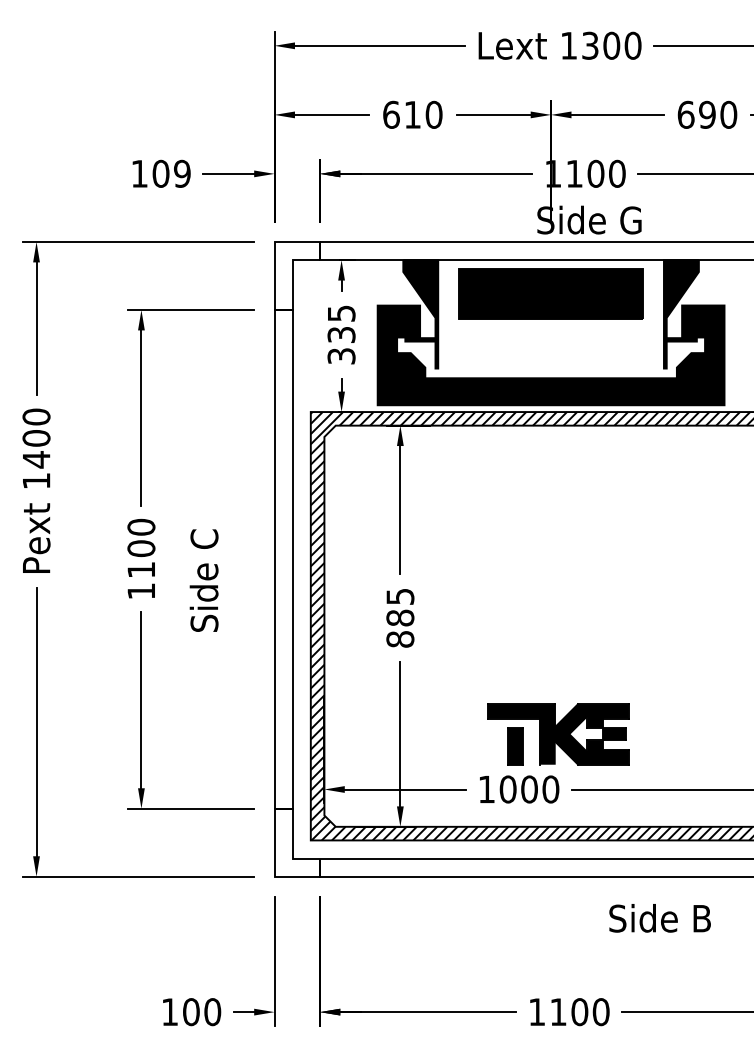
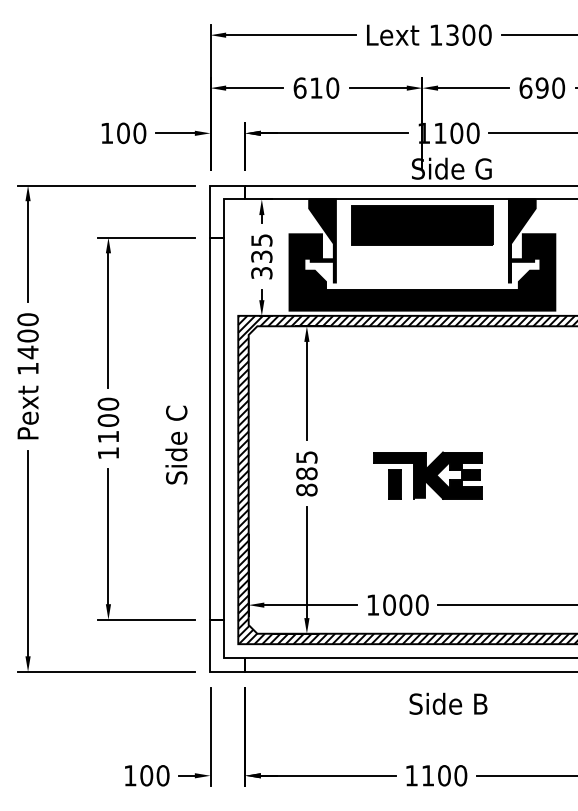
text: (182, 173) -> (139, 133), 109 -> 100
text: (203, 580) -> (175, 444), moved
part: (558, 734) -> (428, 475), moved
text: (659, 918) -> (448, 704), moved

